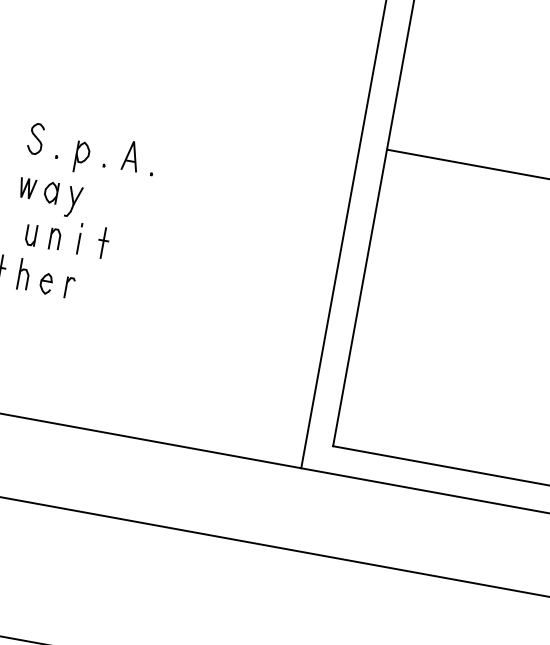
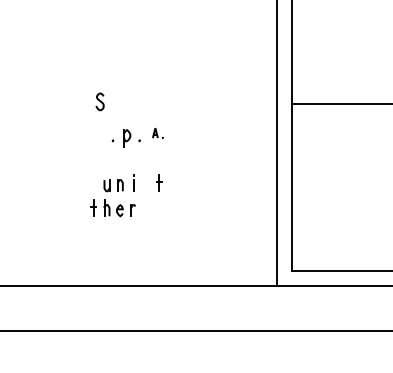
curve: (35, 138) -> (99, 101), moved
part: (137, 158) -> (157, 133), size x0.6
part: (50, 197) -> (113, 163), removed
part: (104, 242) -> (159, 182), moved

